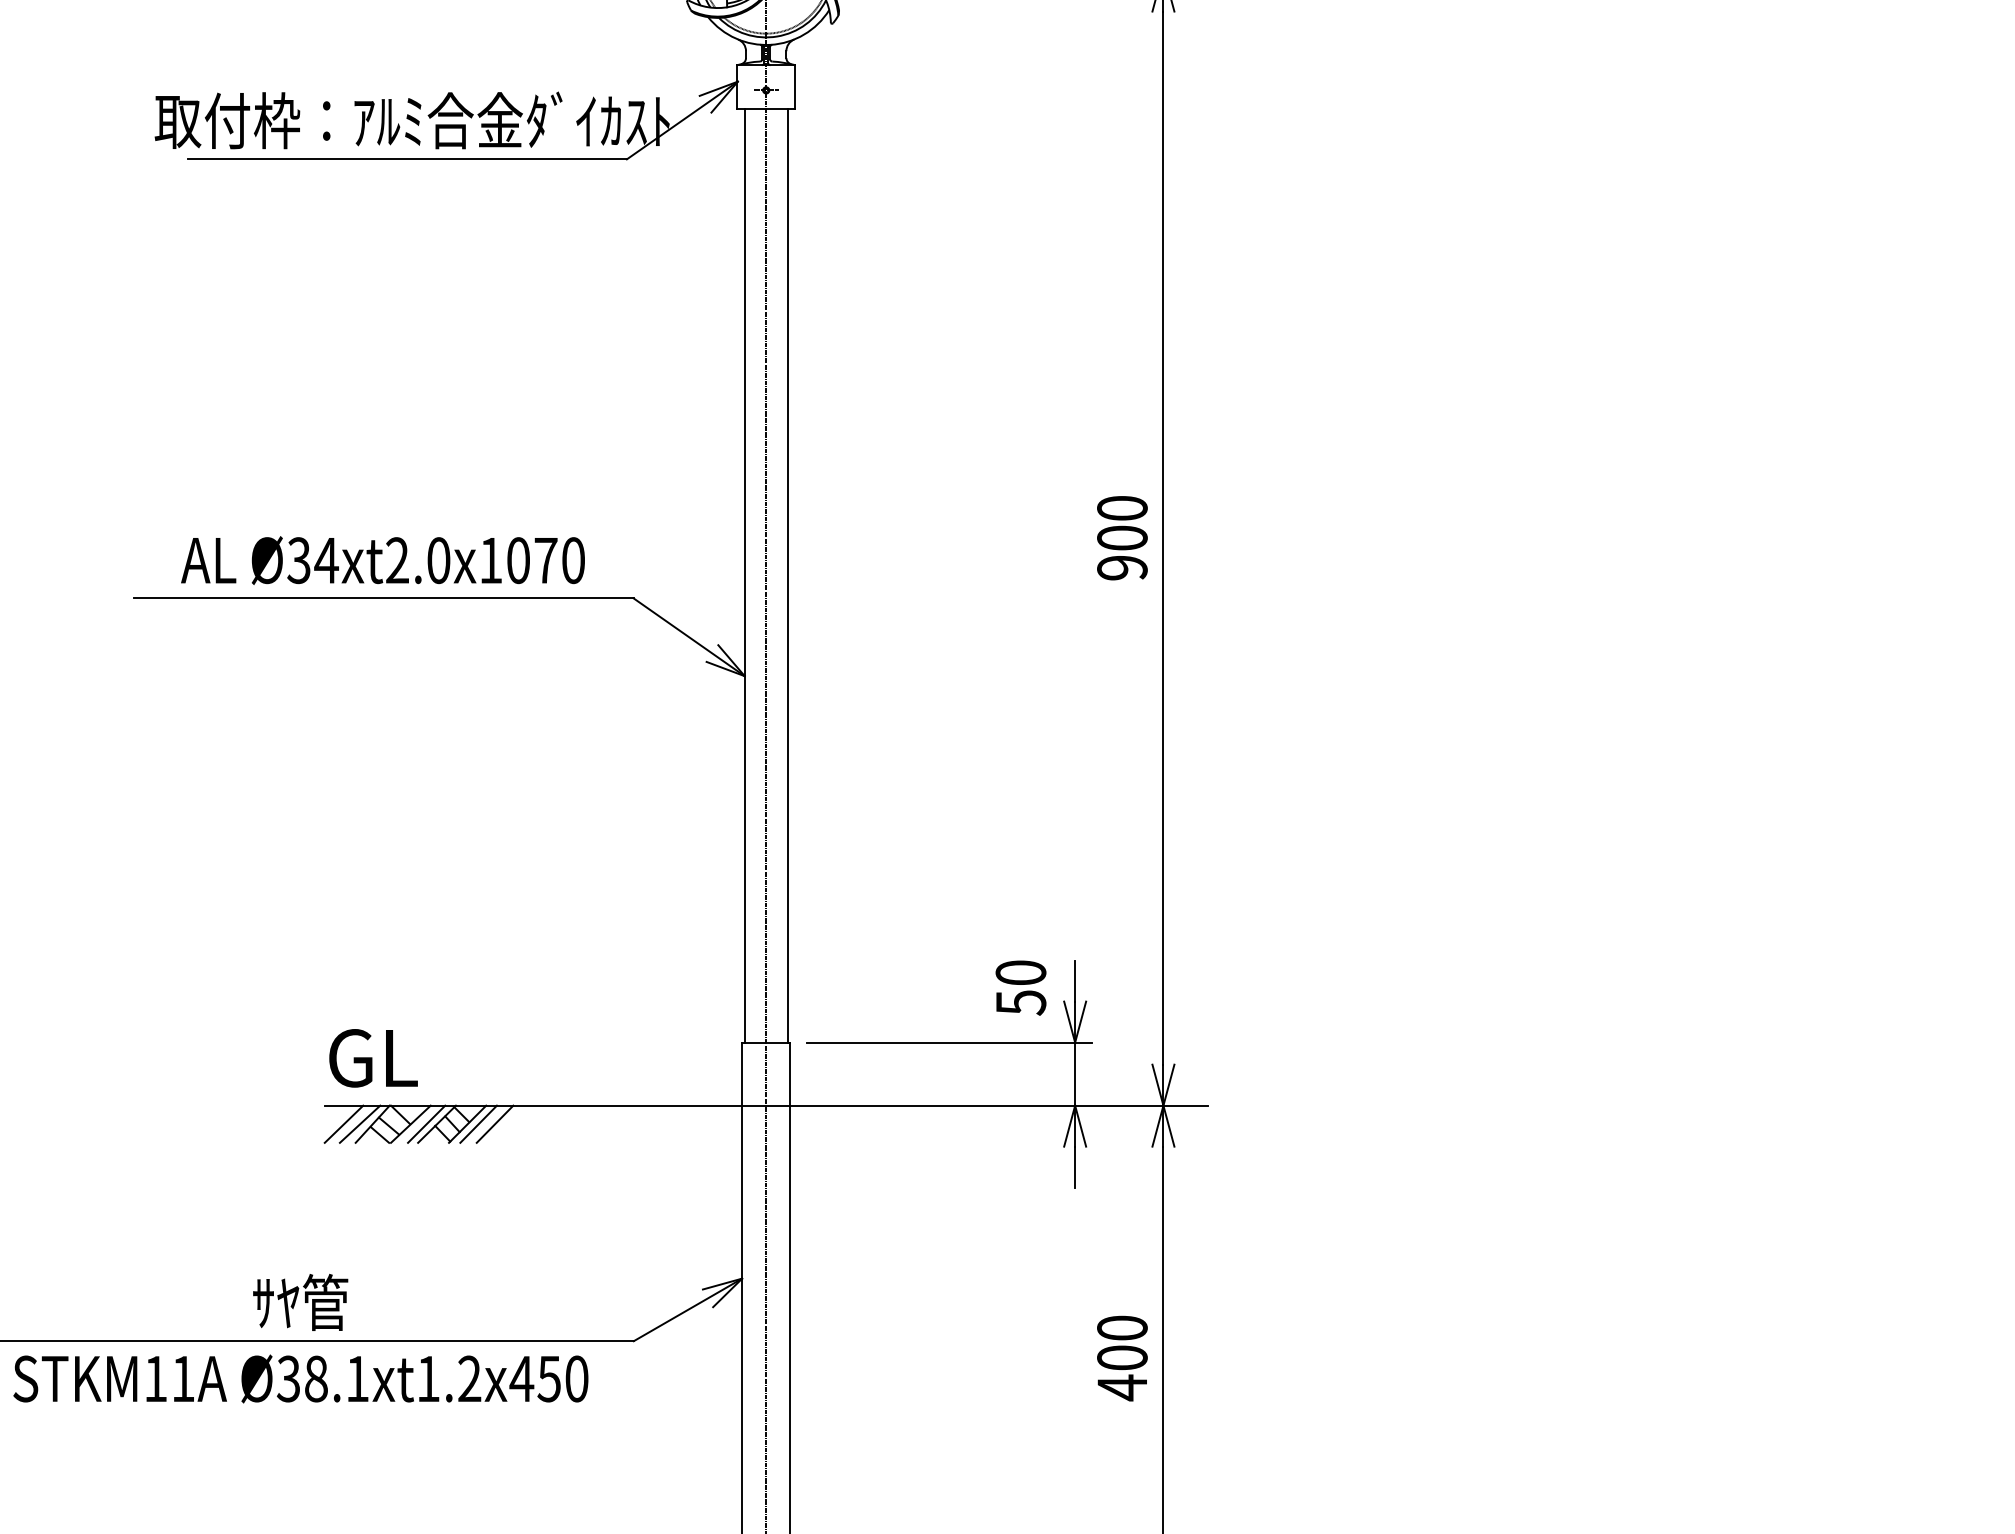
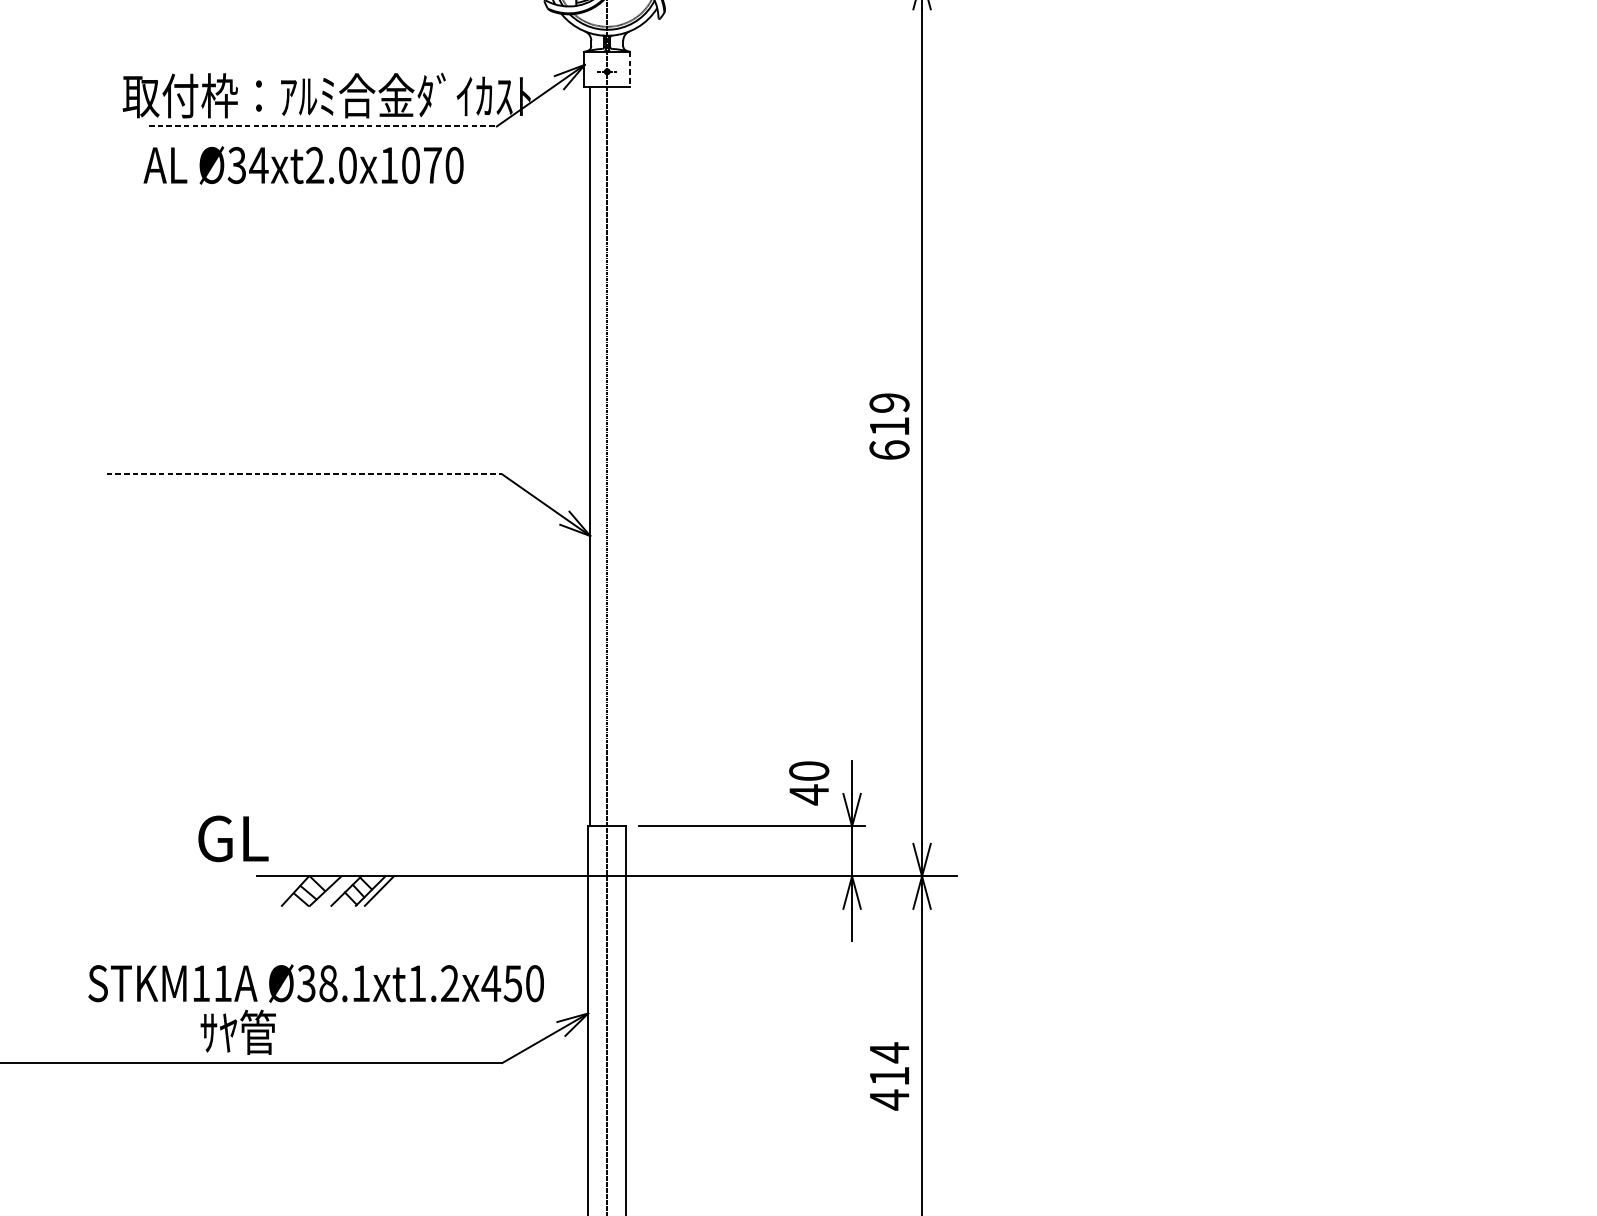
line: (795, 87) -> (630, 69), solid -> dashed
line: (407, 159) -> (322, 126), solid -> dashed
text: (1122, 538) -> (889, 426), 900 -> 619
text: (382, 560) -> (303, 165), moved
line: (787, 575) -> (624, 456), removed
line: (384, 598) -> (304, 474), solid -> dashed
text: (1021, 1002) -> (809, 794), 50 -> 40
text: (373, 1058) -> (233, 839), moved
line: (343, 1123) -> (272, 890), removed
line: (359, 1123) -> (284, 890), removed
line: (426, 1123) -> (338, 890), removed
line: (494, 1123) -> (391, 890), removed
text: (1122, 1342) -> (889, 1064), 400 -> 414
text: (300, 1378) -> (315, 983), moved

